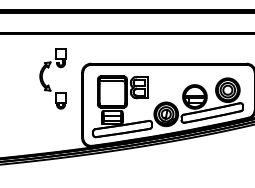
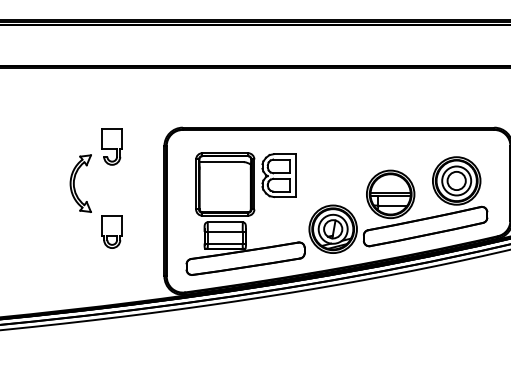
part: (48, 84) -> (87, 199), moved

